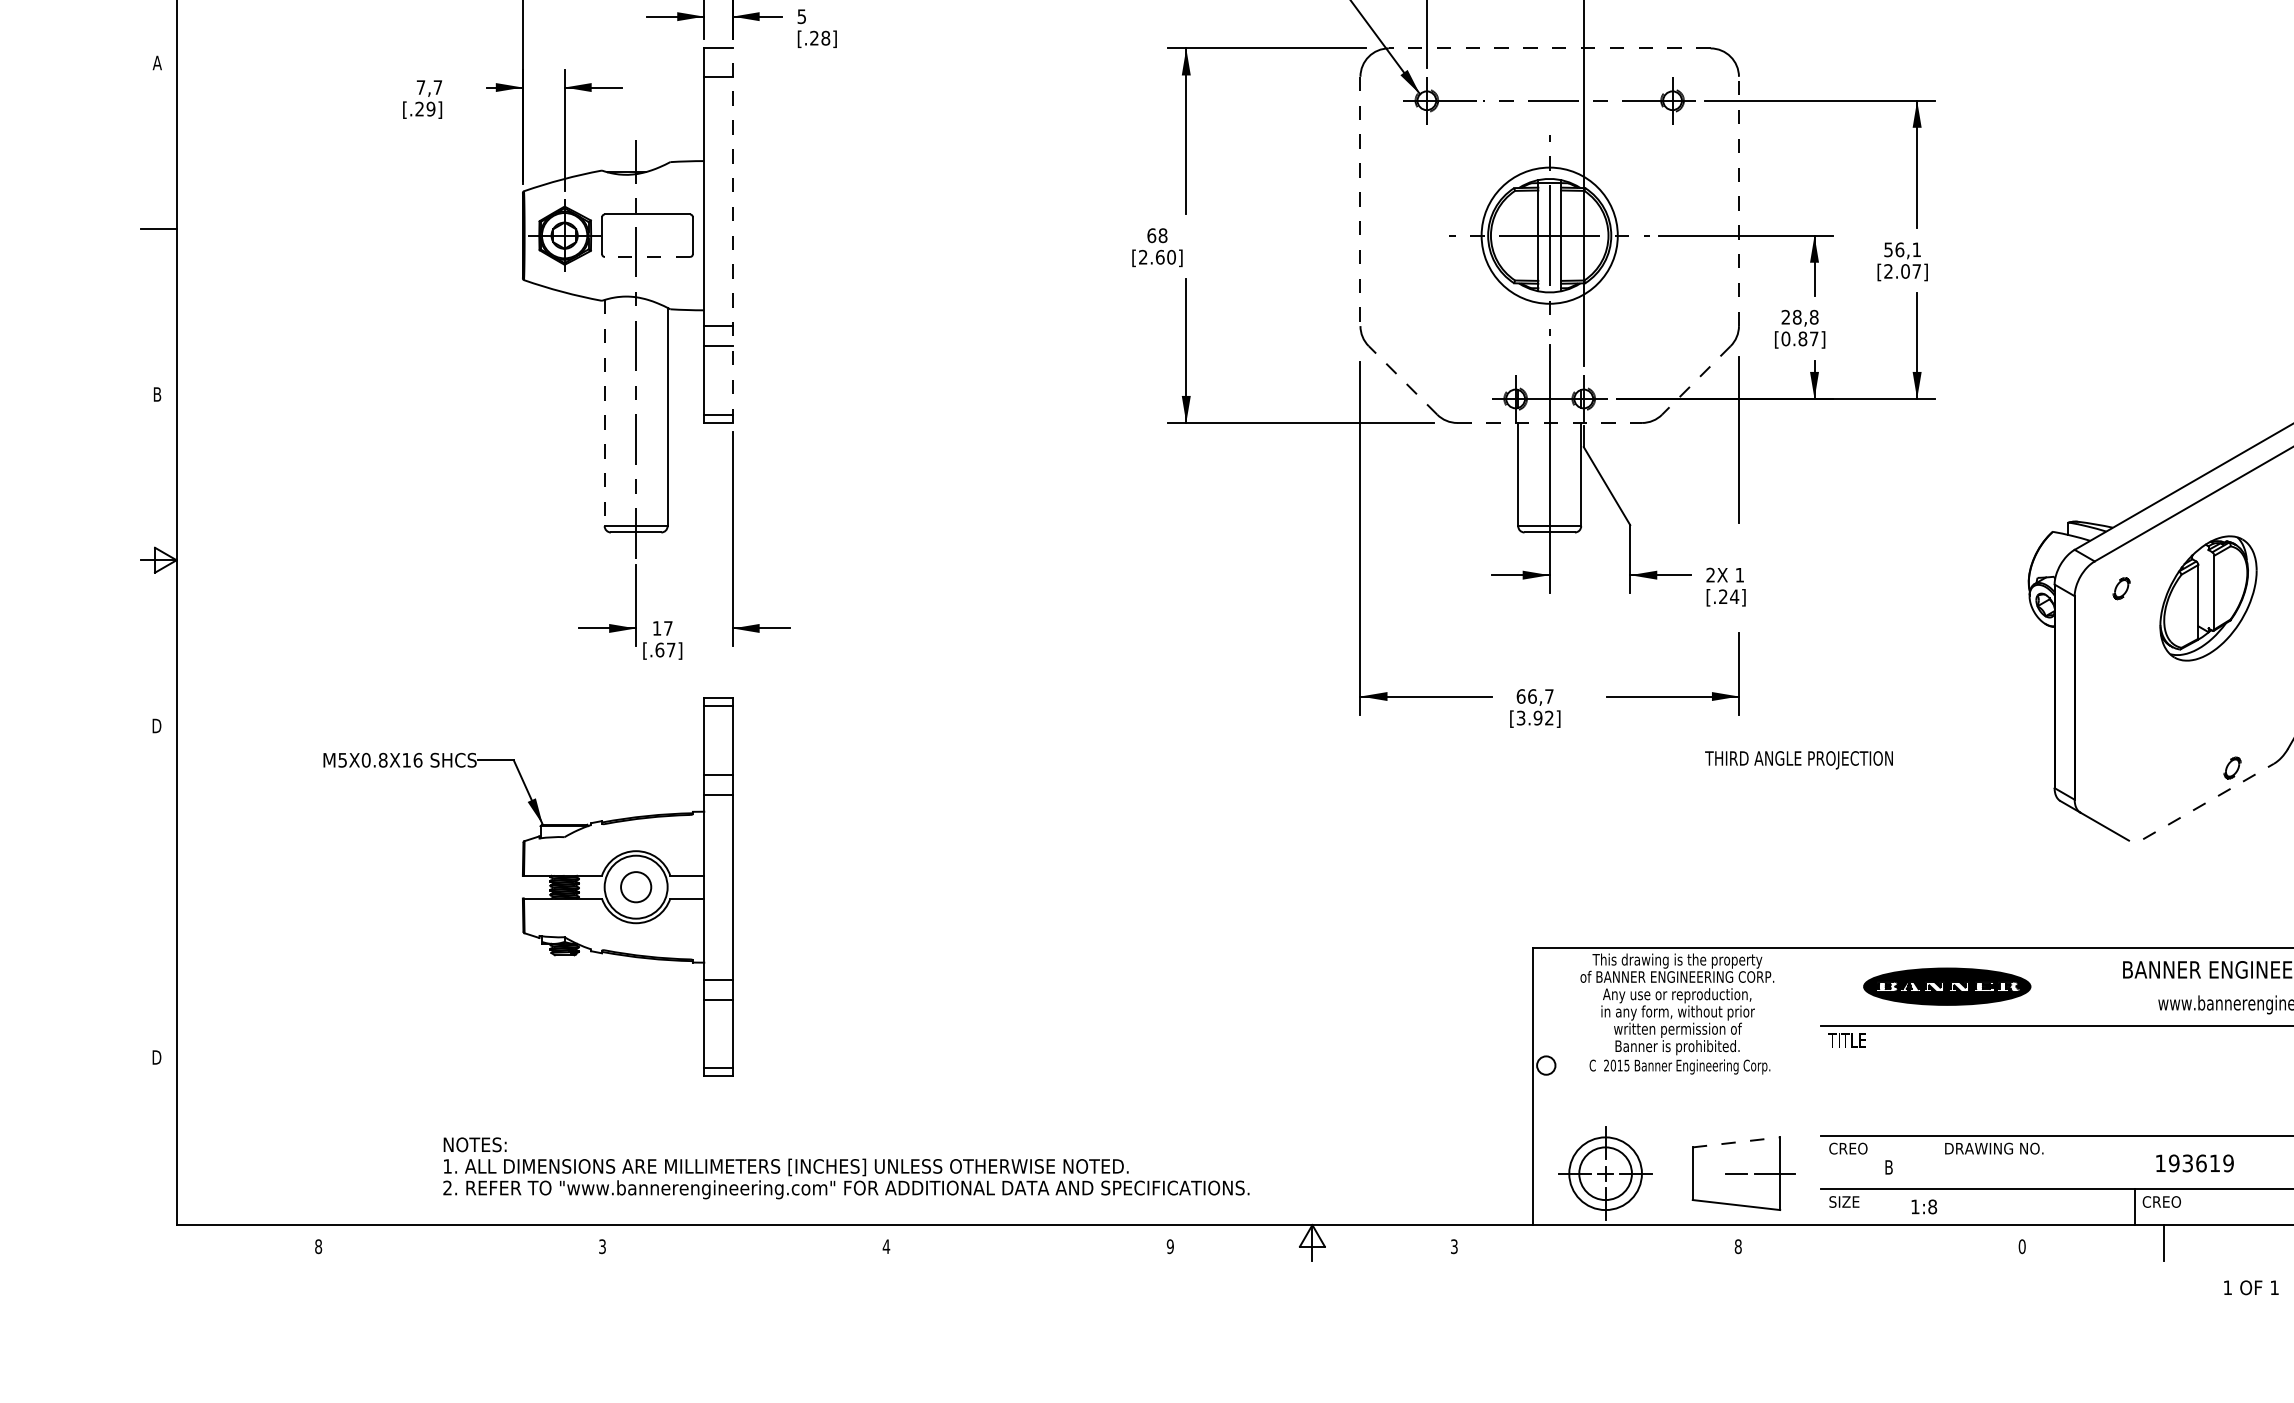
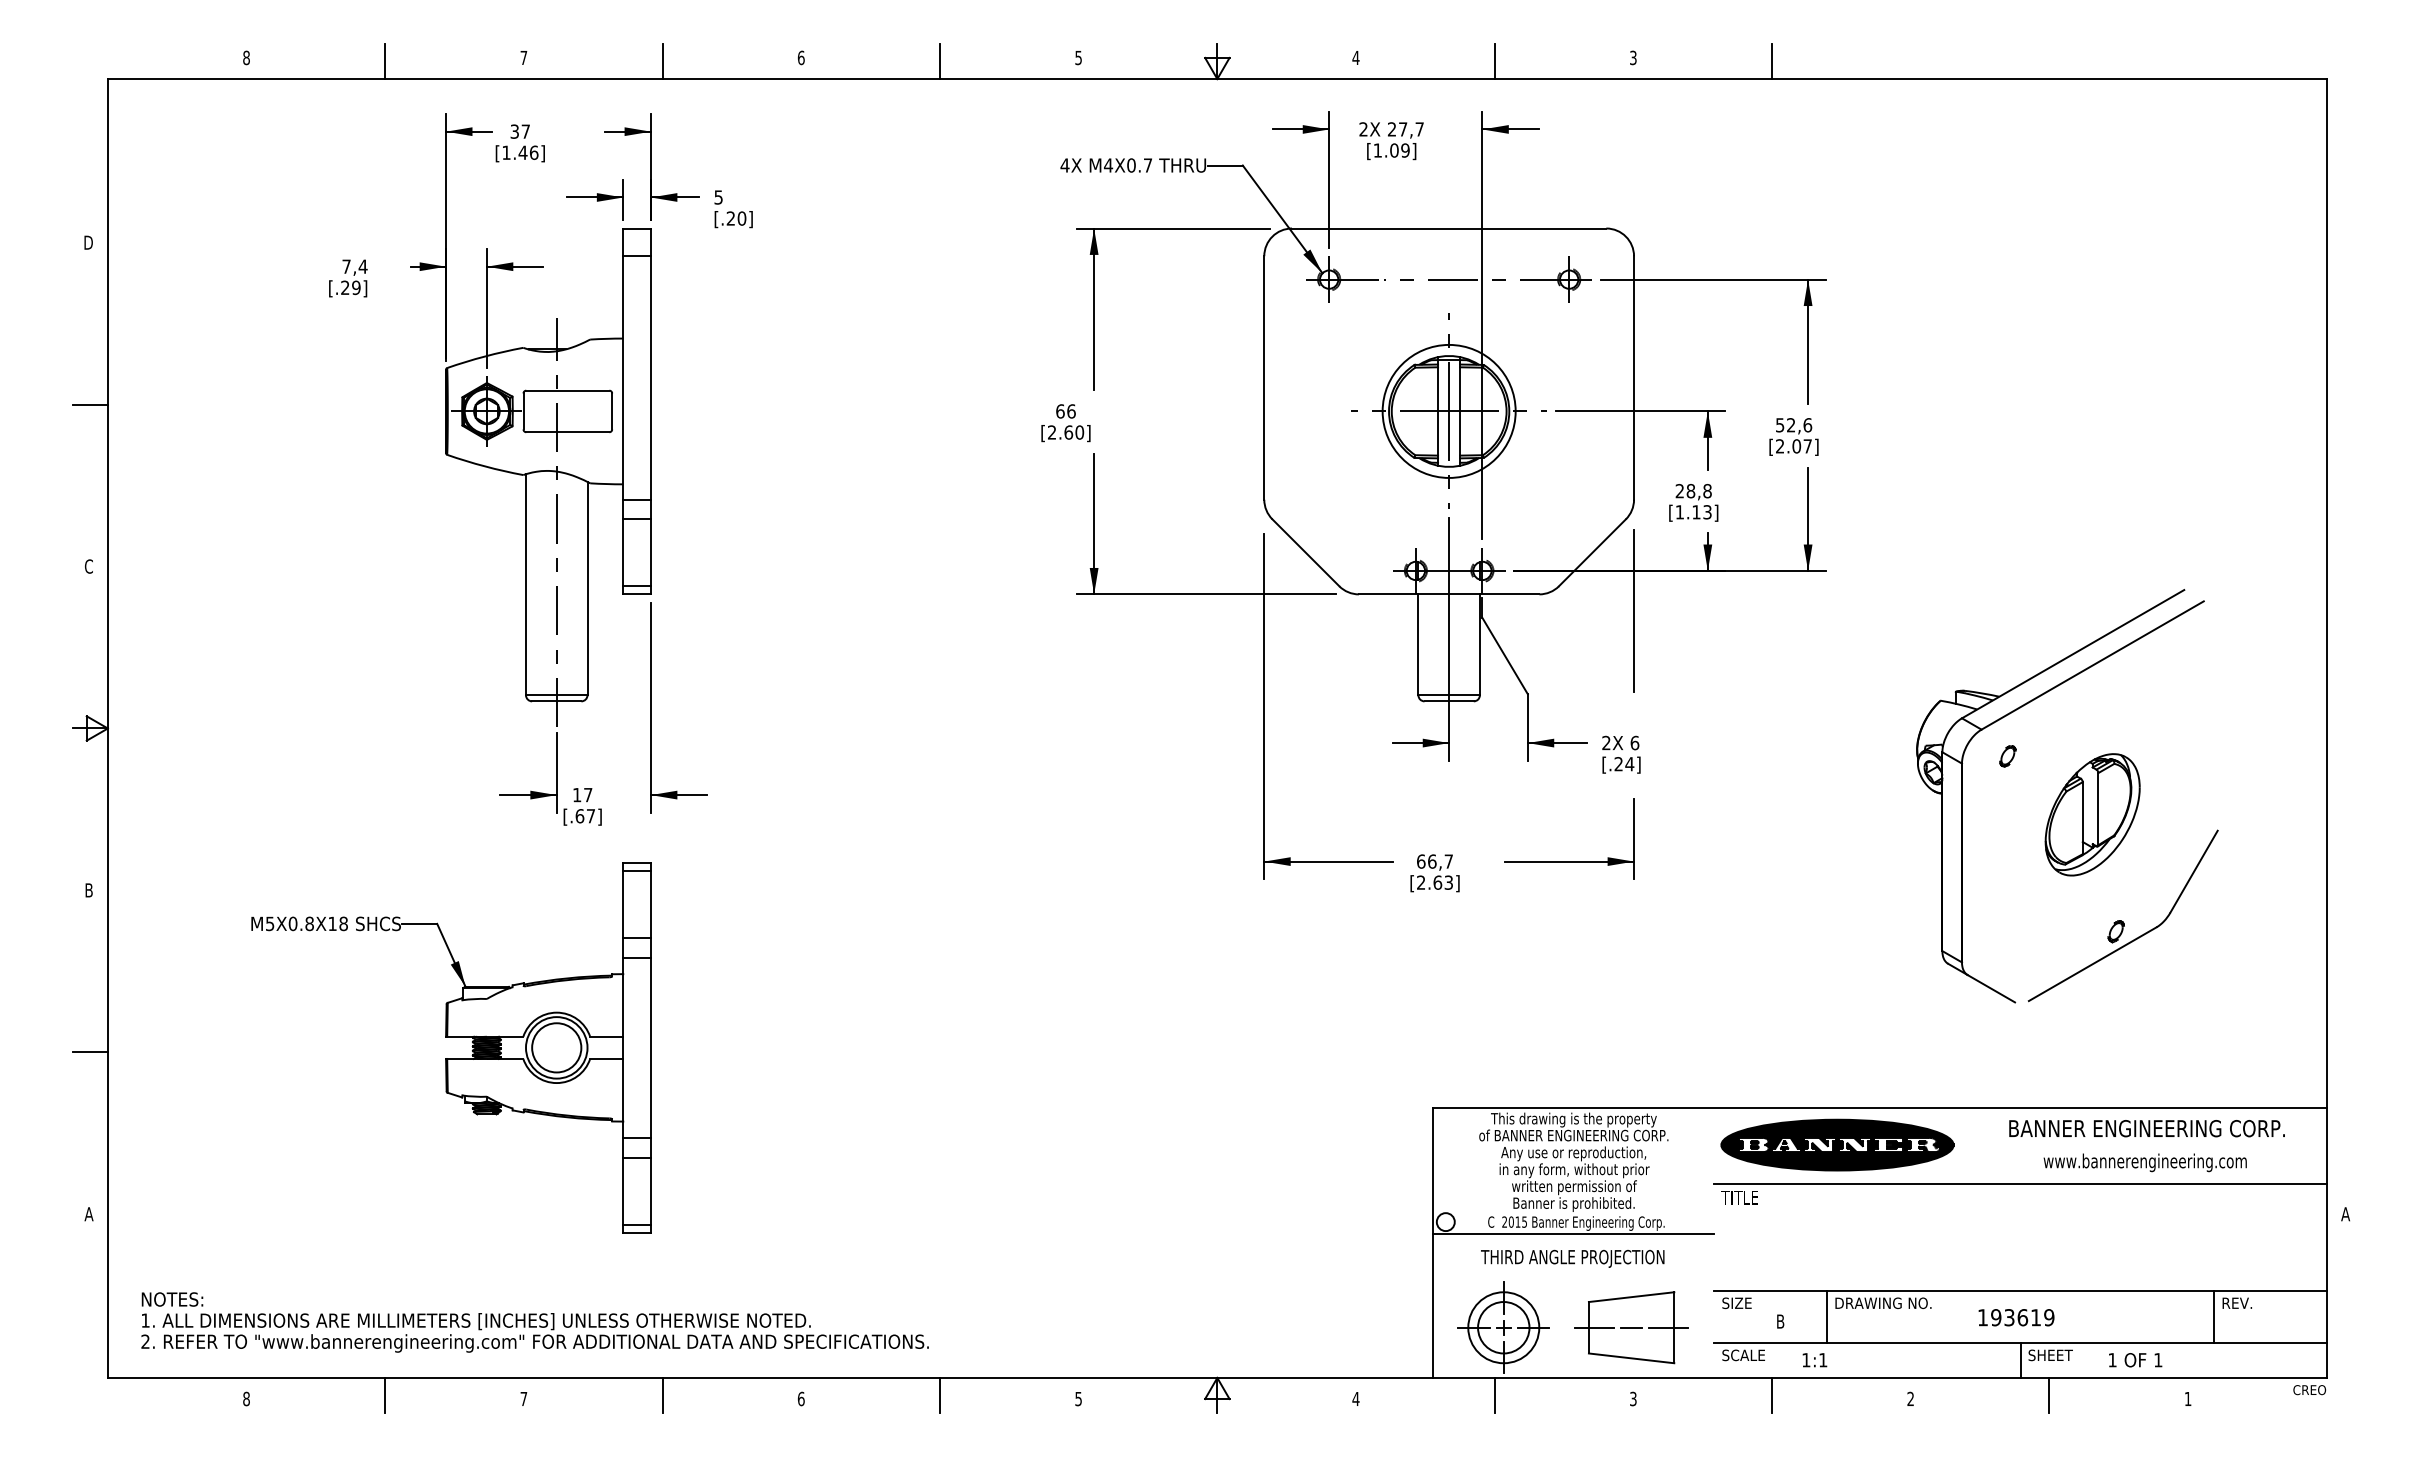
text: (825, 38) -> (741, 218), [.28] -> [.20]
line: (1549, 48) -> (1448, 228), dashed -> solid
text: (156, 62) -> (88, 242), A -> D
text: (437, 87) -> (362, 266), 7,7 -> 7,4
line: (1360, 200) -> (1264, 377), dashed -> solid
line: (1739, 200) -> (1634, 377), dashed -> solid
line: (732, 235) -> (650, 411), dashed -> solid
text: (1163, 235) -> (1071, 411), 68 -> 66
text: (1908, 250) -> (1799, 425), 56,1 -> 52,6
line: (647, 257) -> (567, 432), dashed -> solid
text: (1799, 339) -> (1693, 512), [0.87] -> [1.13]
line: (1402, 380) -> (1305, 552), dashed -> solid
line: (1696, 381) -> (1592, 553), dashed -> solid
text: (156, 394) -> (88, 566), B -> C
line: (604, 413) -> (525, 585), dashed -> solid
line: (1550, 423) -> (1449, 594), dashed -> solid
text: (1739, 574) -> (1634, 742), 1 -> 6
part: (2208, 598) -> (2092, 814), moved
text: (1534, 717) -> (1434, 882), [3.92] -> [2.63]
text: (156, 726) -> (88, 890), D -> B
text: (417, 759) -> (343, 923), M5X0.8X16 -> M5X0.8X18
text: (1798, 759) -> (1572, 1258), moved
line: (2208, 801) -> (2092, 964), dashed -> solid
circle: (635, 886) -> (556, 1047), size x1.67
line: (157, 891) -> (89, 1052), added
part: (1947, 986) -> (1837, 1144), size x1.43
text: (156, 1057) -> (88, 1214), D -> A
line: (1677, 1078) -> (1573, 1234), added
line: (1736, 1142) -> (1631, 1297), dashed -> solid
text: (1847, 1148) -> (1740, 1303), CREO -> SIZE
line: (1937, 1162) -> (1827, 1316), added
text: (2194, 1163) -> (2016, 1317), moved
text: (845, 1168) -> (534, 1322), moved
line: (1697, 1173) -> (1593, 1327), added
text: (1856, 1202) -> (1748, 1355), SIZE -> SCALE
text: (2165, 1202) -> (2050, 1355), CREO -> SHEET
text: (1932, 1207) -> (1823, 1360), 1:8 -> 1:1
line: (460, 1243) -> (385, 1395), added
line: (744, 1243) -> (662, 1395), added
line: (1027, 1243) -> (939, 1395), added
line: (1596, 1243) -> (1494, 1395), added
line: (1880, 1243) -> (1772, 1395), added
text: (602, 1246) -> (523, 1398), 3 -> 7
text: (885, 1246) -> (800, 1398), 4 -> 6
text: (1170, 1246) -> (1078, 1398), 9 -> 5
text: (1453, 1246) -> (1355, 1398), 3 -> 4
text: (1738, 1246) -> (1633, 1398), 8 -> 3
text: (2021, 1246) -> (1910, 1398), 0 -> 2
text: (2251, 1288) -> (2135, 1360), moved

